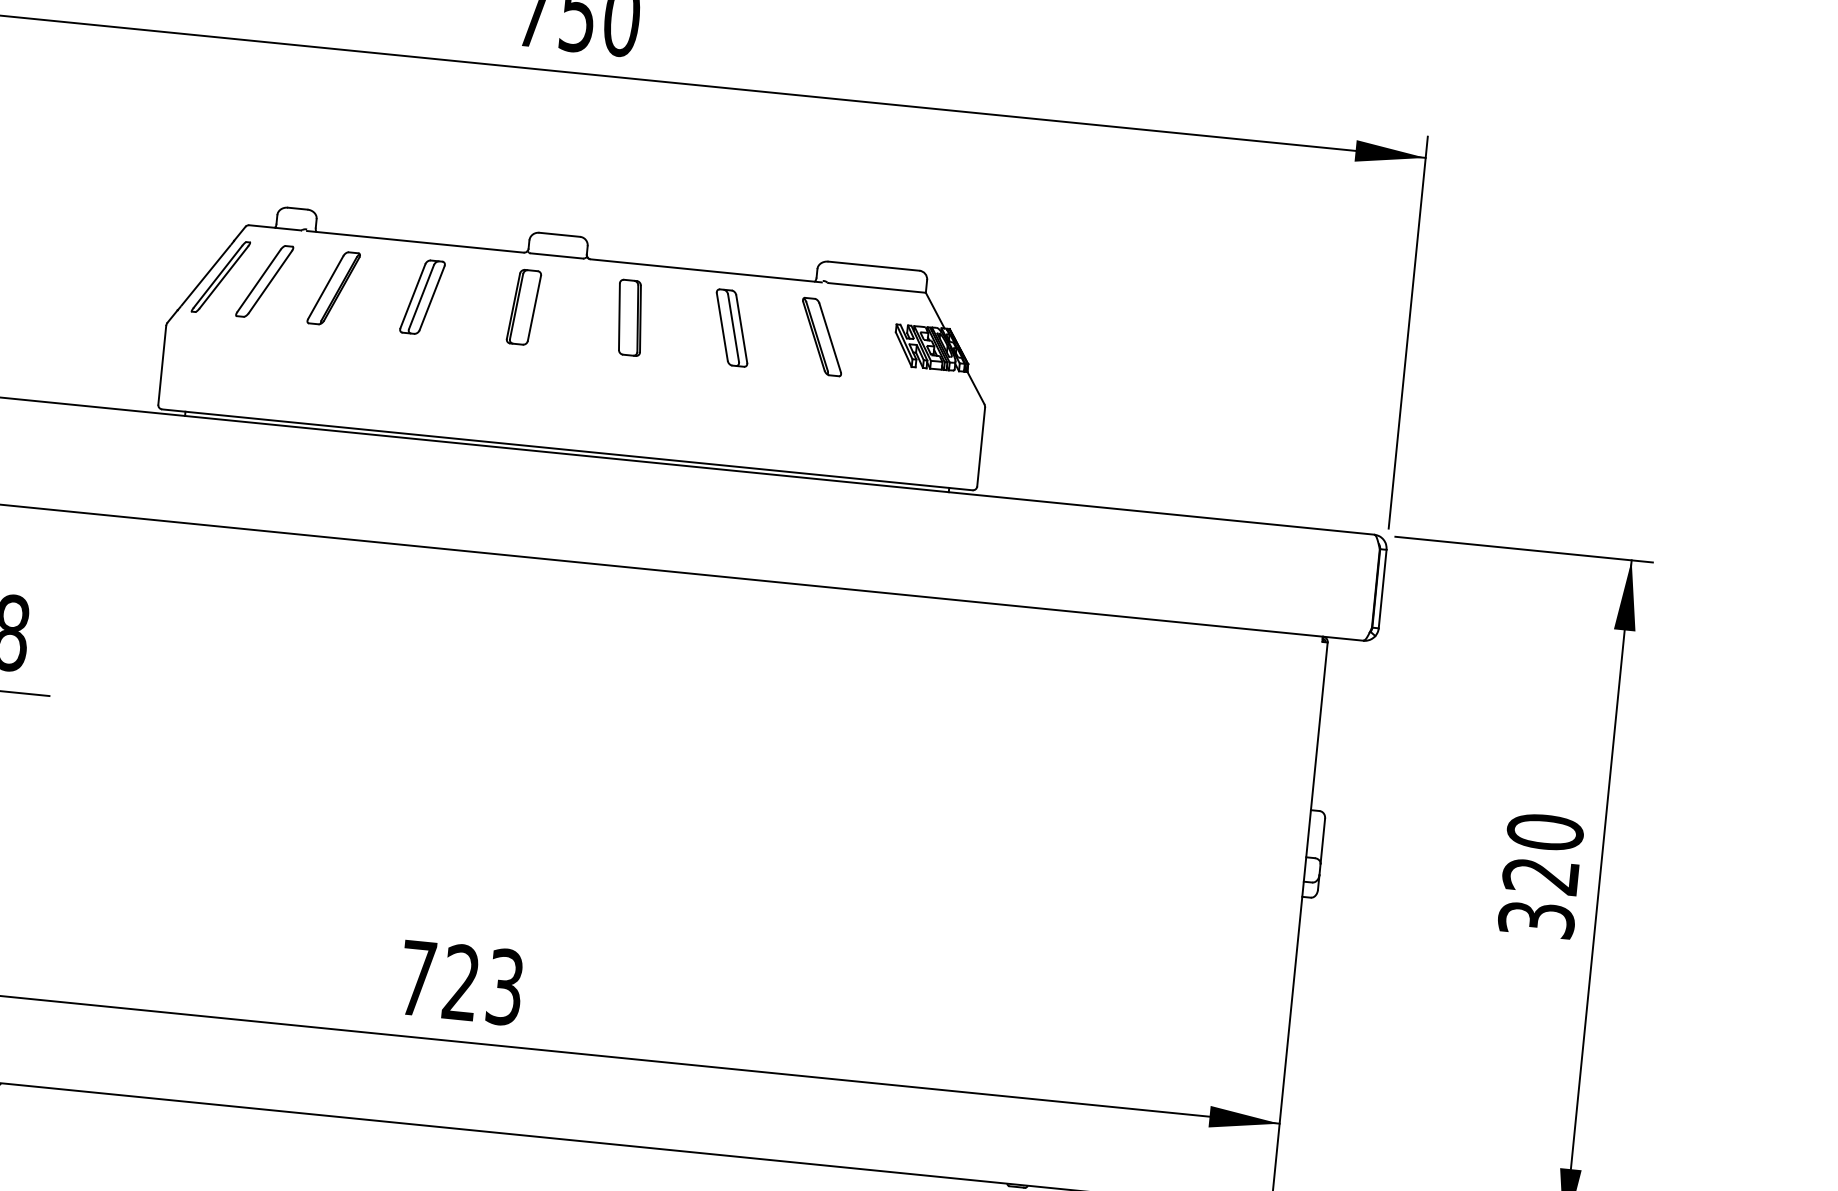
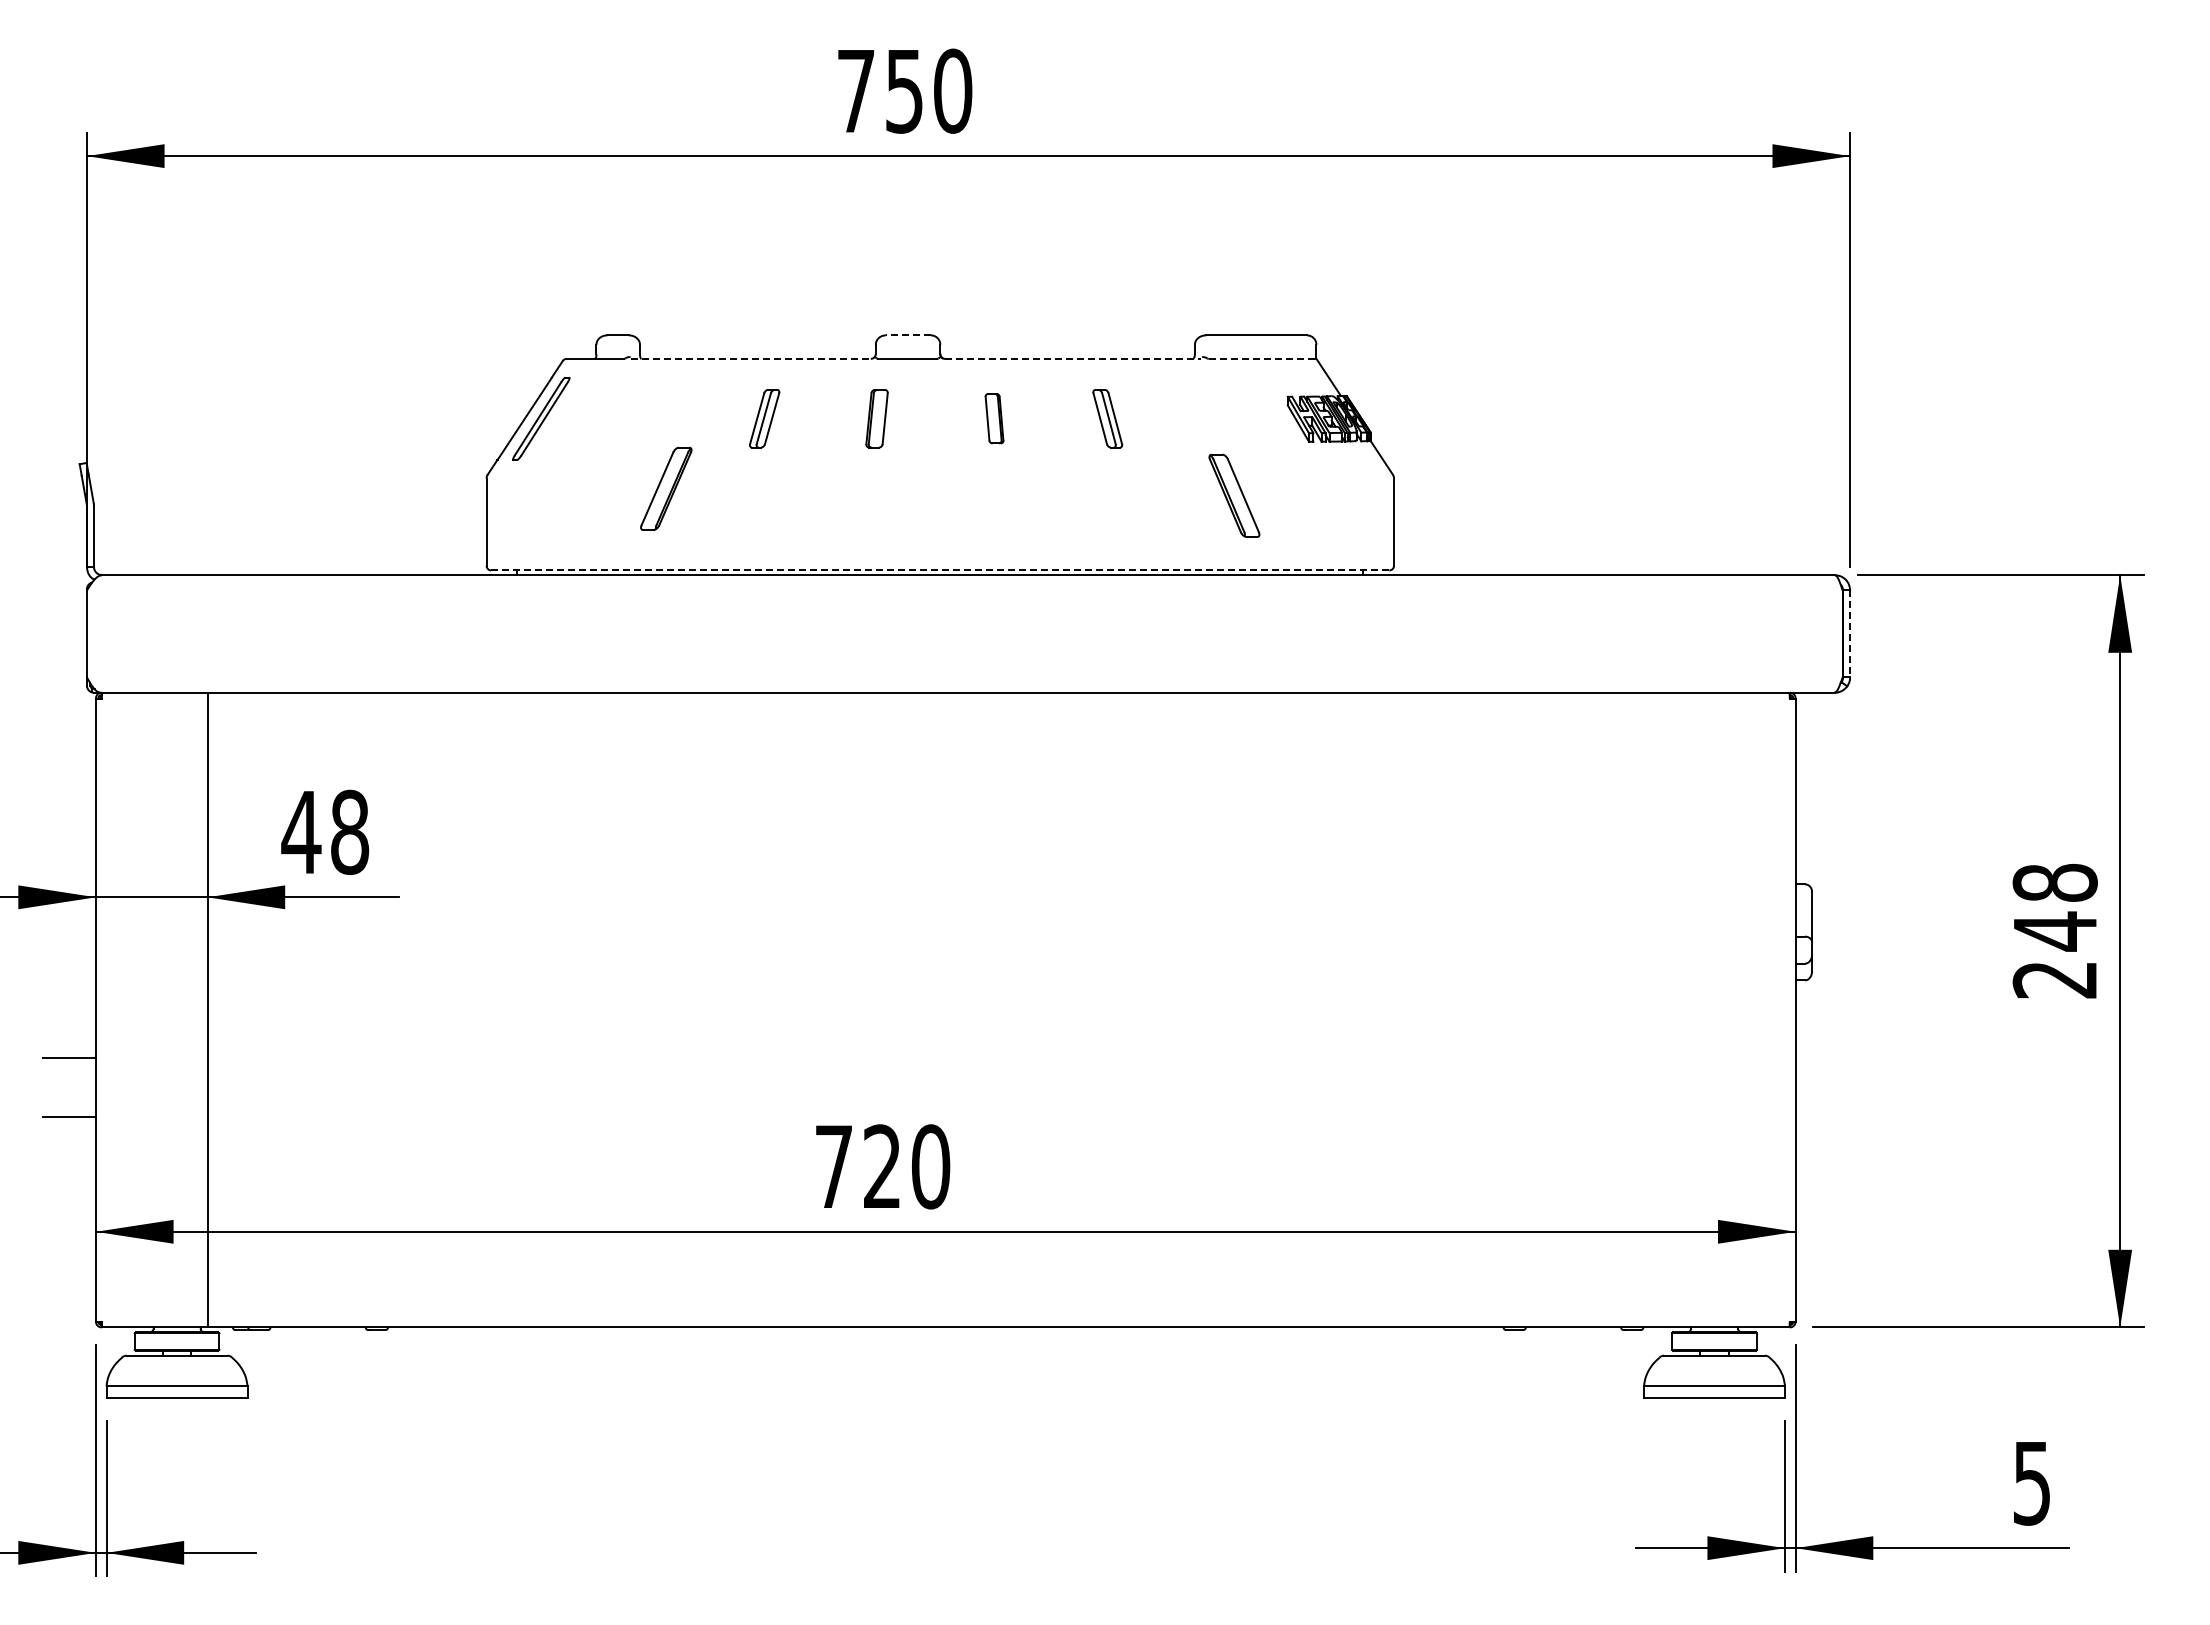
line: (558, 234) -> (907, 335), solid -> dashed
line: (416, 241) -> (751, 358), solid -> dashed
line: (706, 270) -> (1073, 358), solid -> dashed
part: (264, 281) -> (589, 418), removed
line: (877, 287) -> (1262, 358), solid -> dashed
part: (333, 288) -> (666, 488), moved
part: (422, 296) -> (764, 418), size x0.7
part: (523, 306) -> (876, 418), size x0.7
part: (629, 317) -> (994, 418), size x0.6
part: (731, 327) -> (1107, 418), size x0.7
part: (822, 336) -> (1234, 495), moved
line: (566, 449) -> (939, 570), solid -> dashed
line: (1382, 589) -> (1850, 634), solid -> dashed
text: (1540, 875) -> (2054, 930), 320 -> 248
text: (505, 986) -> (931, 1166), 723 -> 720

